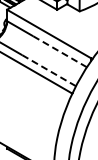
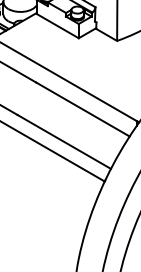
line: (59, 51) -> (82, 109), dashed -> solid
line: (48, 70) -> (63, 142), dashed -> solid

